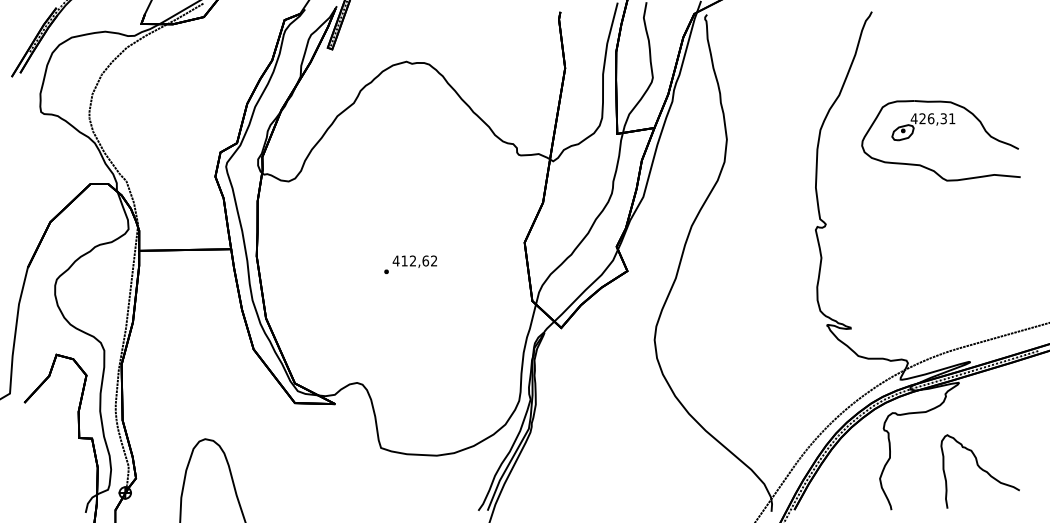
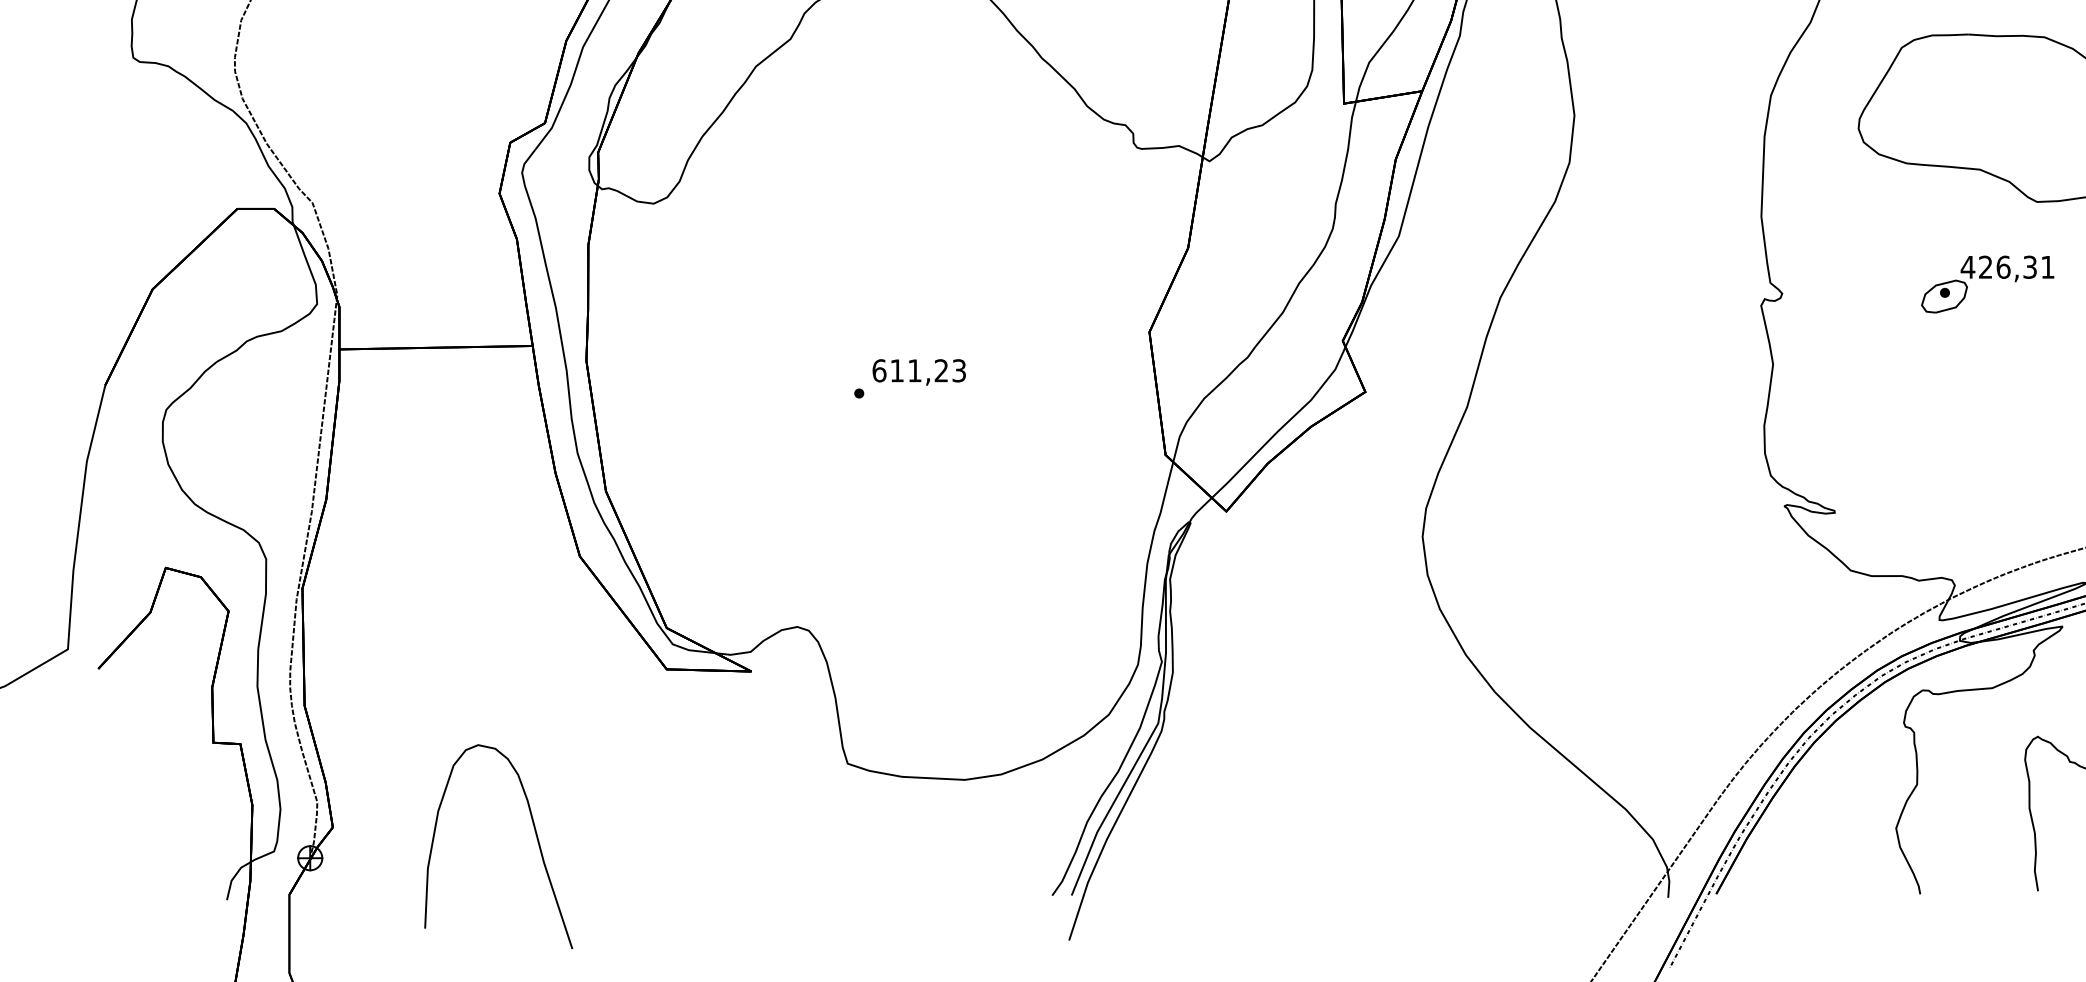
part: (923, 127) -> (1987, 285), moved
text: (414, 260) -> (917, 369), 412,62 -> 611,23

